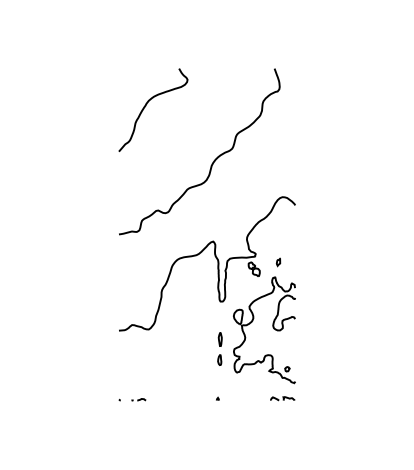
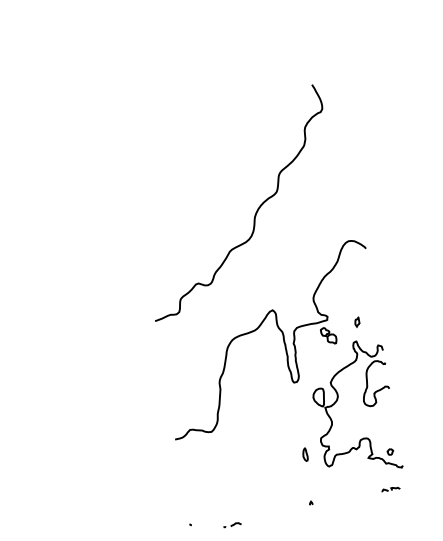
curve: (146, 106) -> (162, 157), removed
part: (219, 339) -> (300, 429), removed
part: (282, 398) -> (390, 489), size x0.6
part: (138, 399) -> (231, 524), moved

